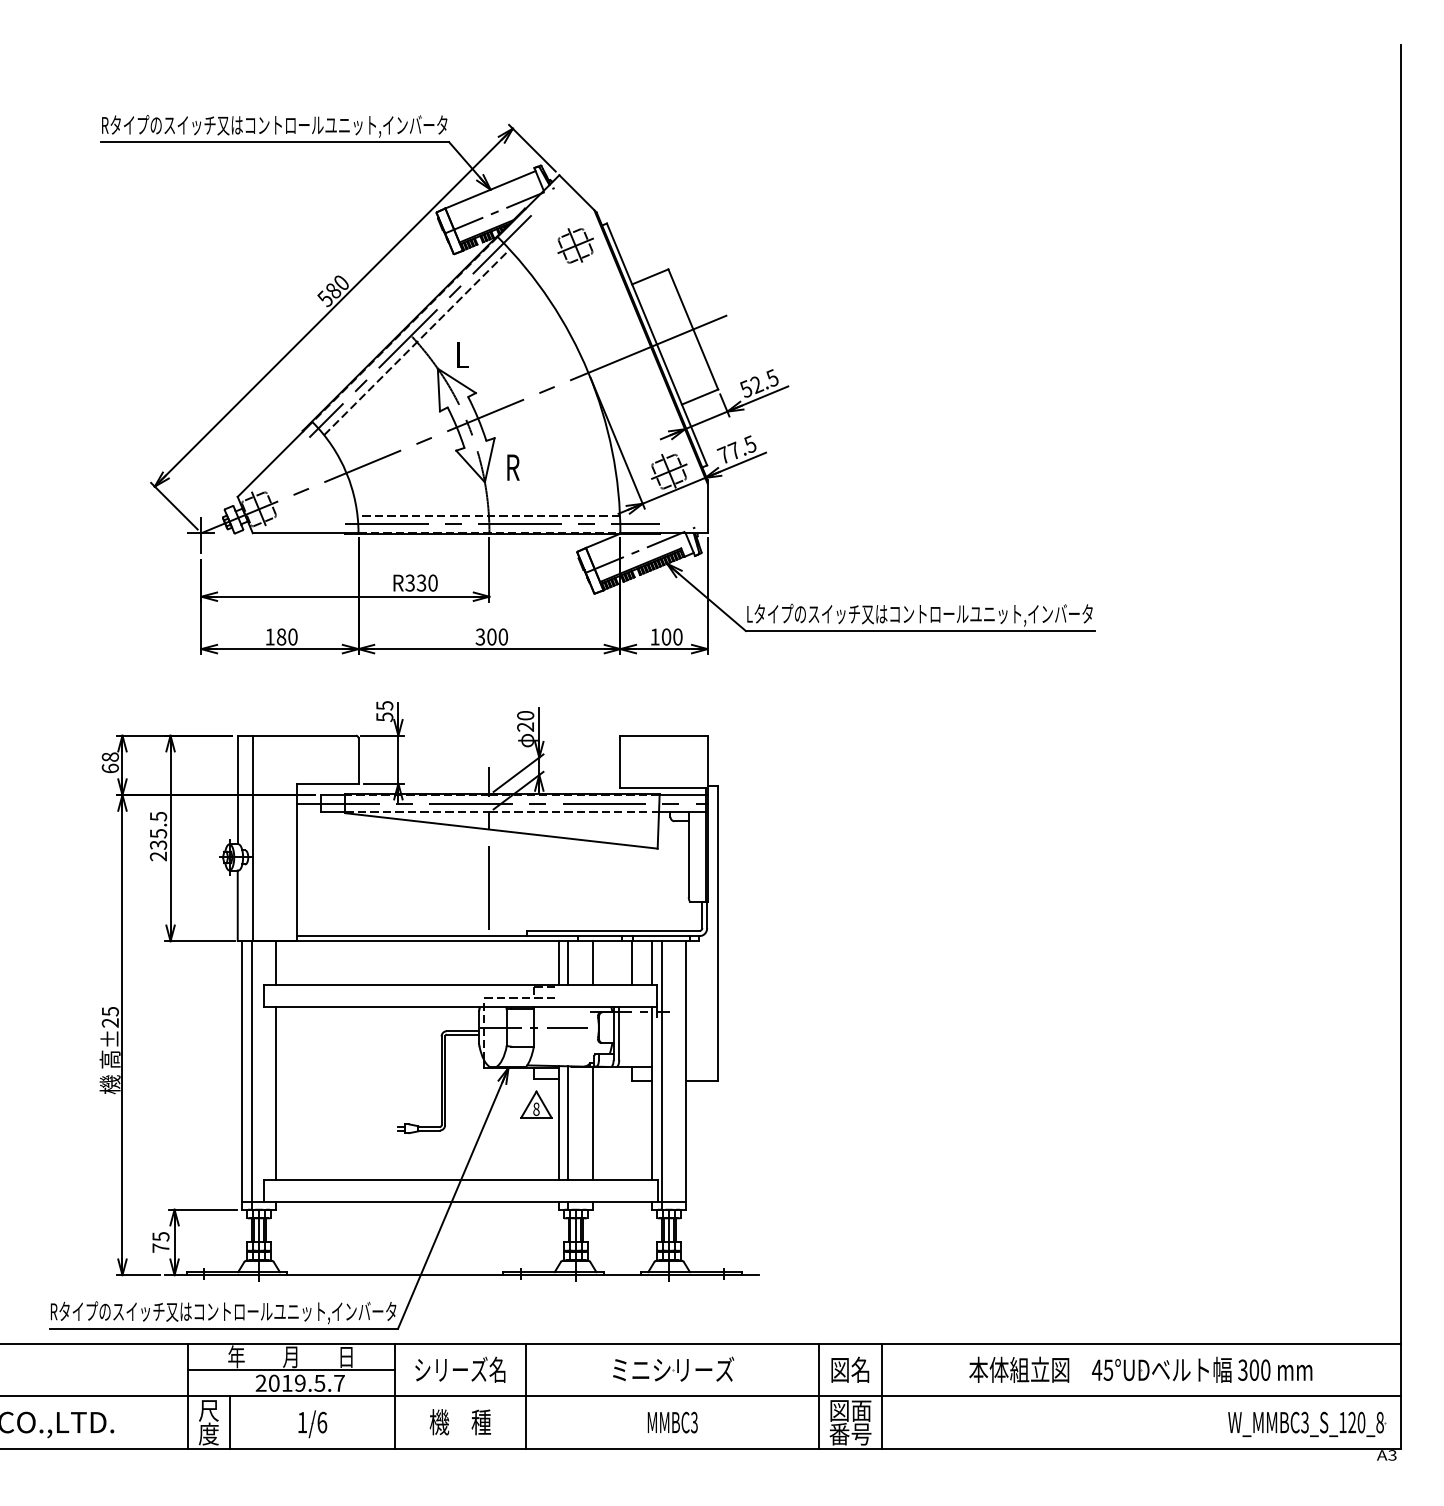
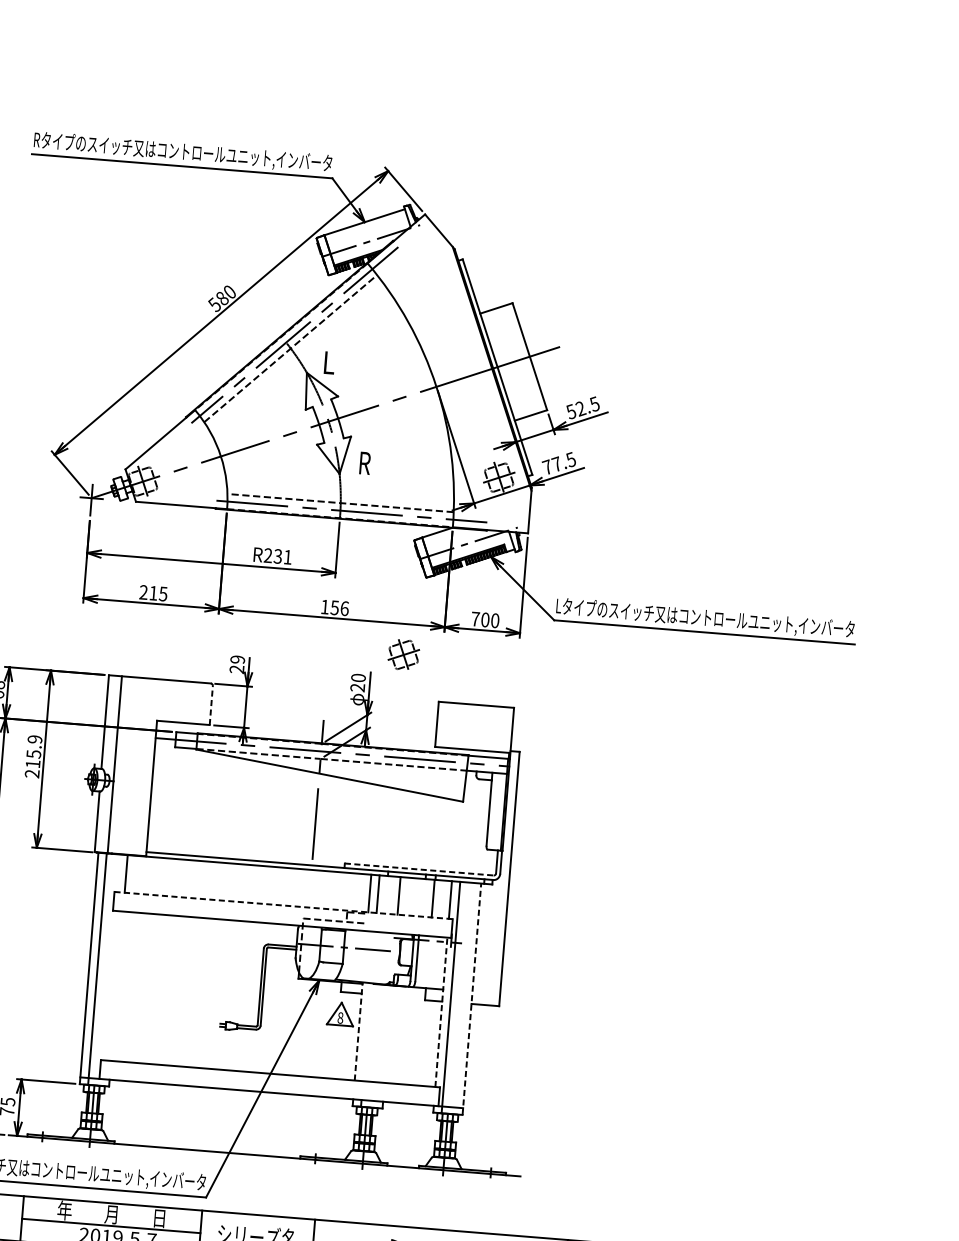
part: (575, 245) -> (403, 654), moved
text: (421, 582) -> (277, 555), R330 -> R231
text: (281, 636) -> (153, 592), 180 -> 215
text: (491, 636) -> (334, 607), 300 -> 156
text: (654, 636) -> (475, 618), 100 -> 700
text: (384, 711) -> (237, 664), 55 -> 29
line: (358, 760) -> (211, 705), solid -> dashed
text: (158, 830) -> (34, 751), 235.5 -> 215.9
line: (613, 930) -> (419, 869), solid -> dashed
line: (460, 984) -> (283, 905), solid -> dashed
line: (686, 1074) -> (472, 998), solid -> dashed
line: (276, 1092) -> (117, 985), removed
line: (652, 1093) -> (441, 1012), solid -> dashed
line: (568, 1122) -> (367, 1031), removed
line: (592, 1122) -> (387, 1033), removed
line: (558, 1123) -> (358, 1031), solid -> dashed

